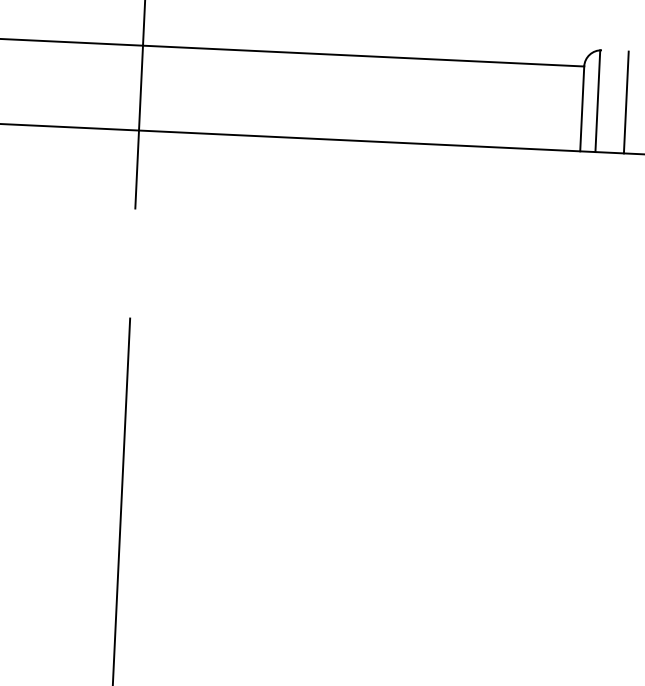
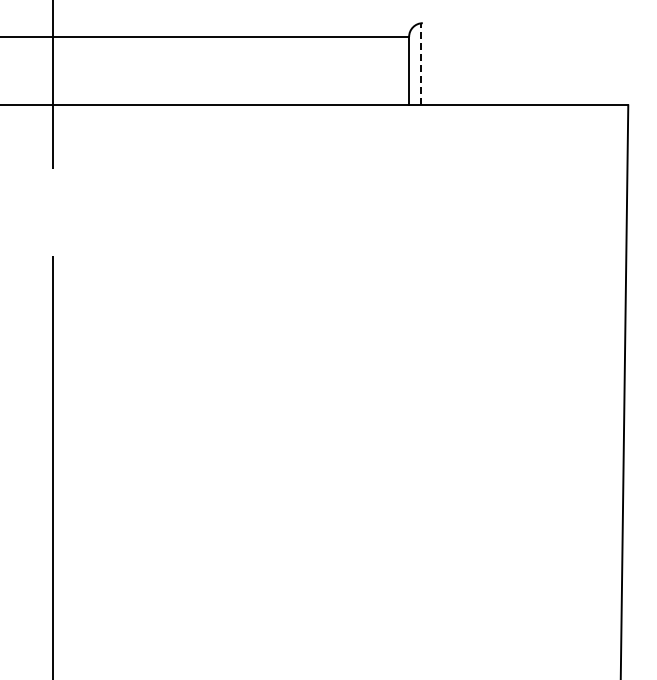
line: (598, 100) -> (421, 63), solid -> dashed
line: (626, 102) -> (444, 64), removed

